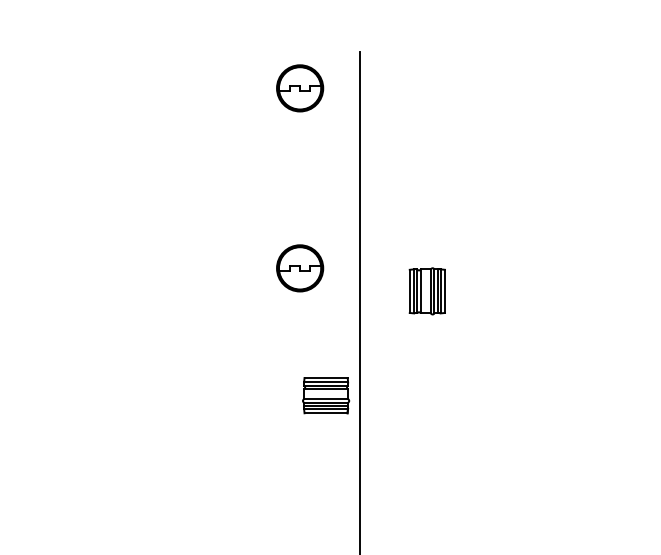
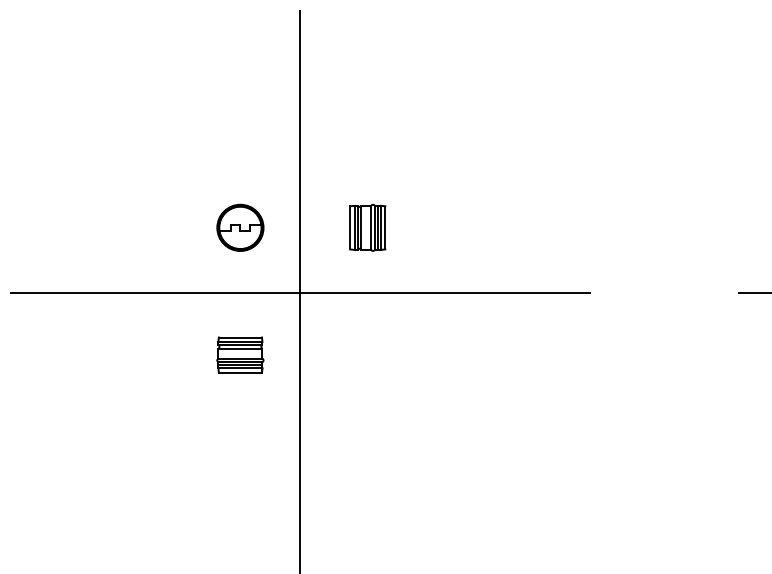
part: (300, 88) -> (240, 47), removed
part: (427, 291) -> (367, 227), moved
line: (359, 334) -> (299, 293), added
part: (326, 395) -> (240, 354), moved

